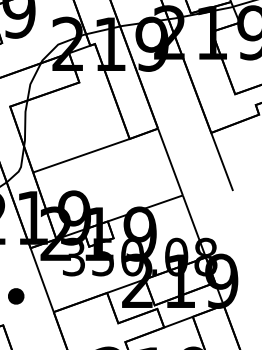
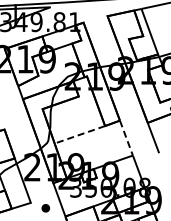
line: (80, 155) -> (79, 134), solid -> dashed
line: (170, 162) -> (126, 138), solid -> dashed

